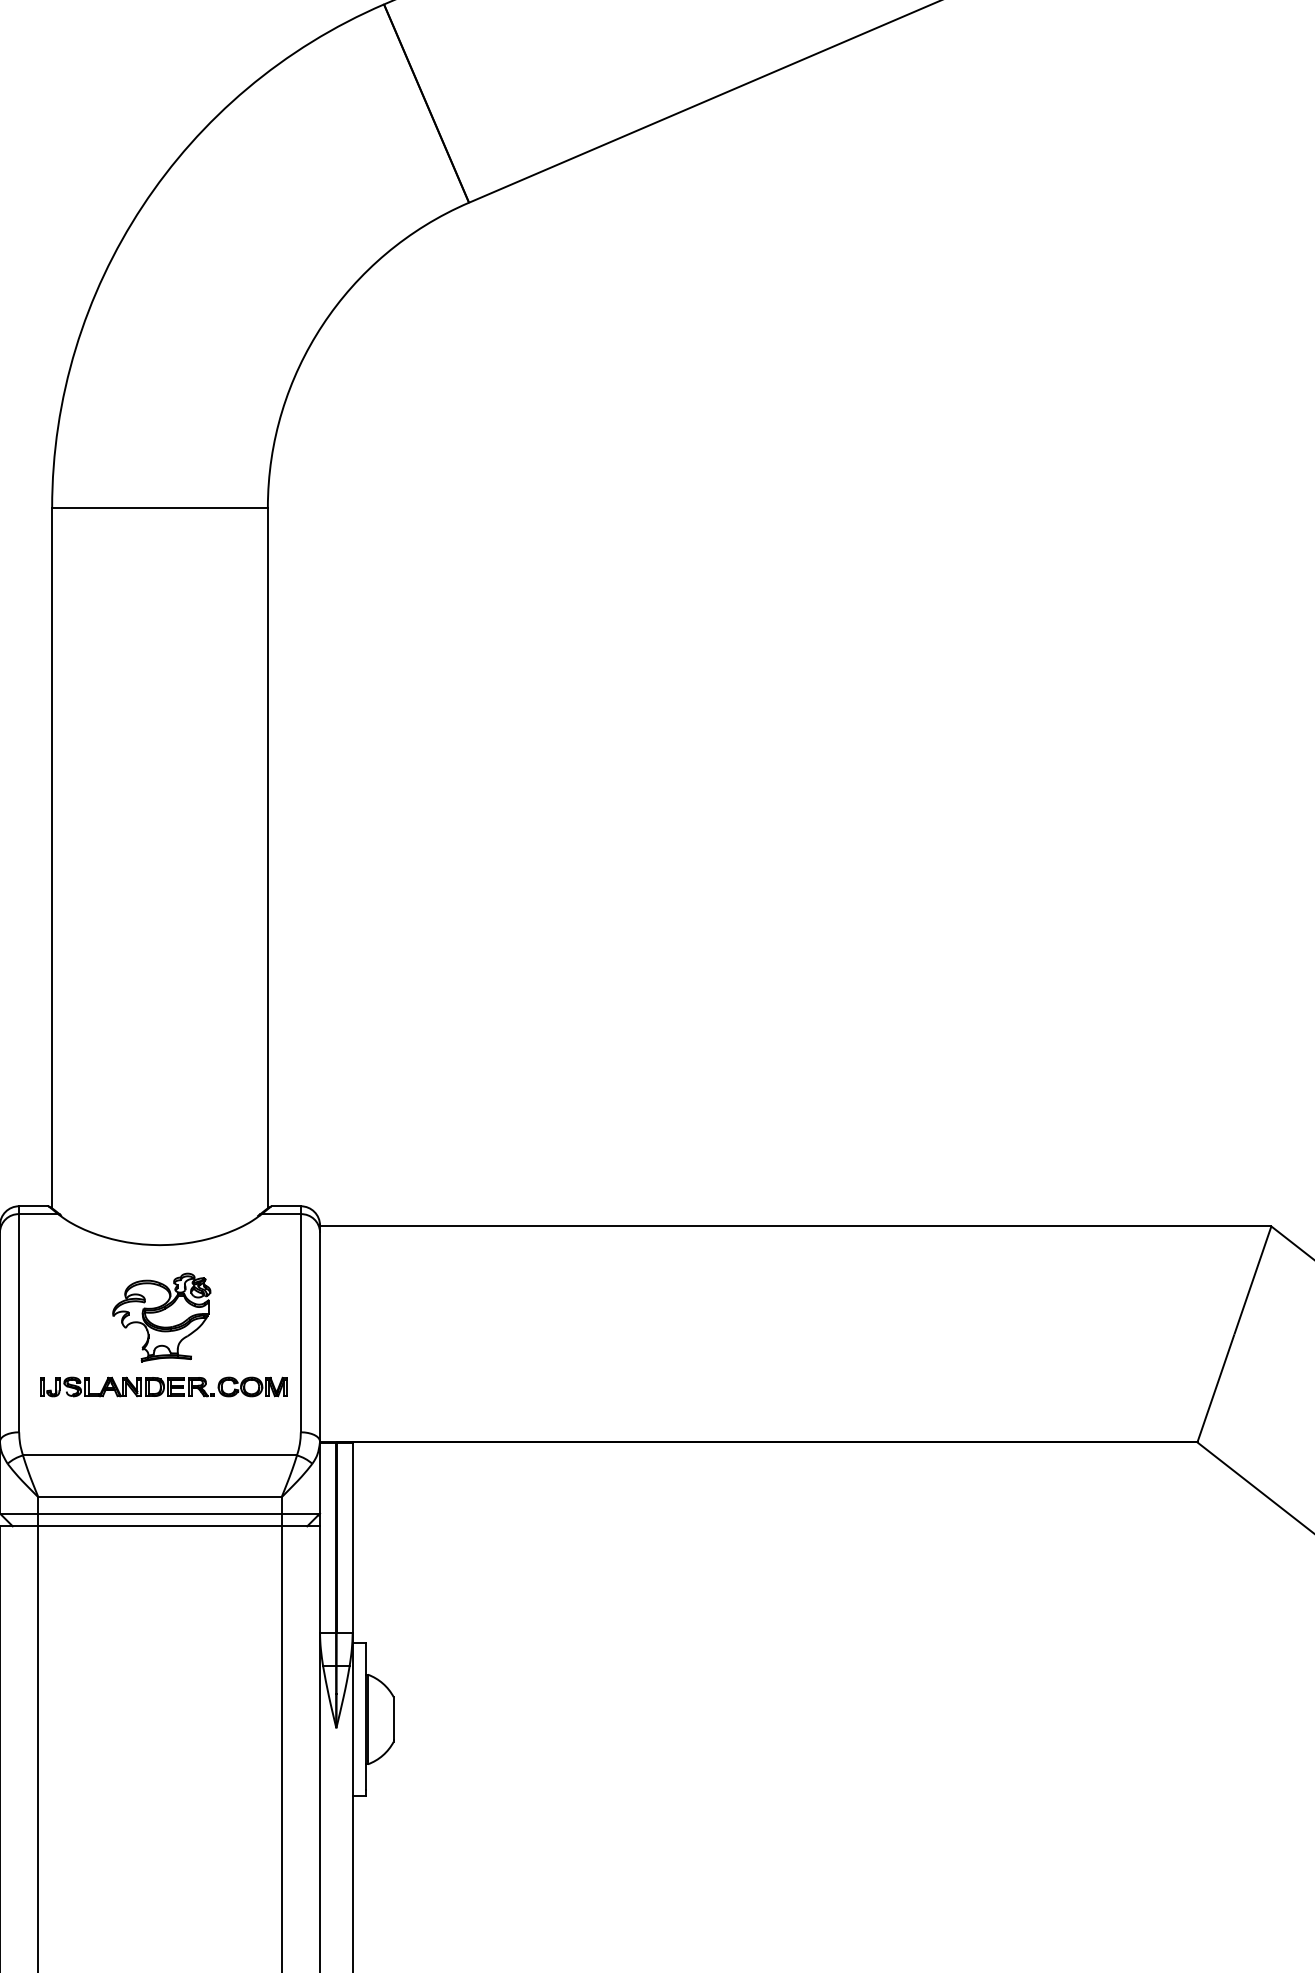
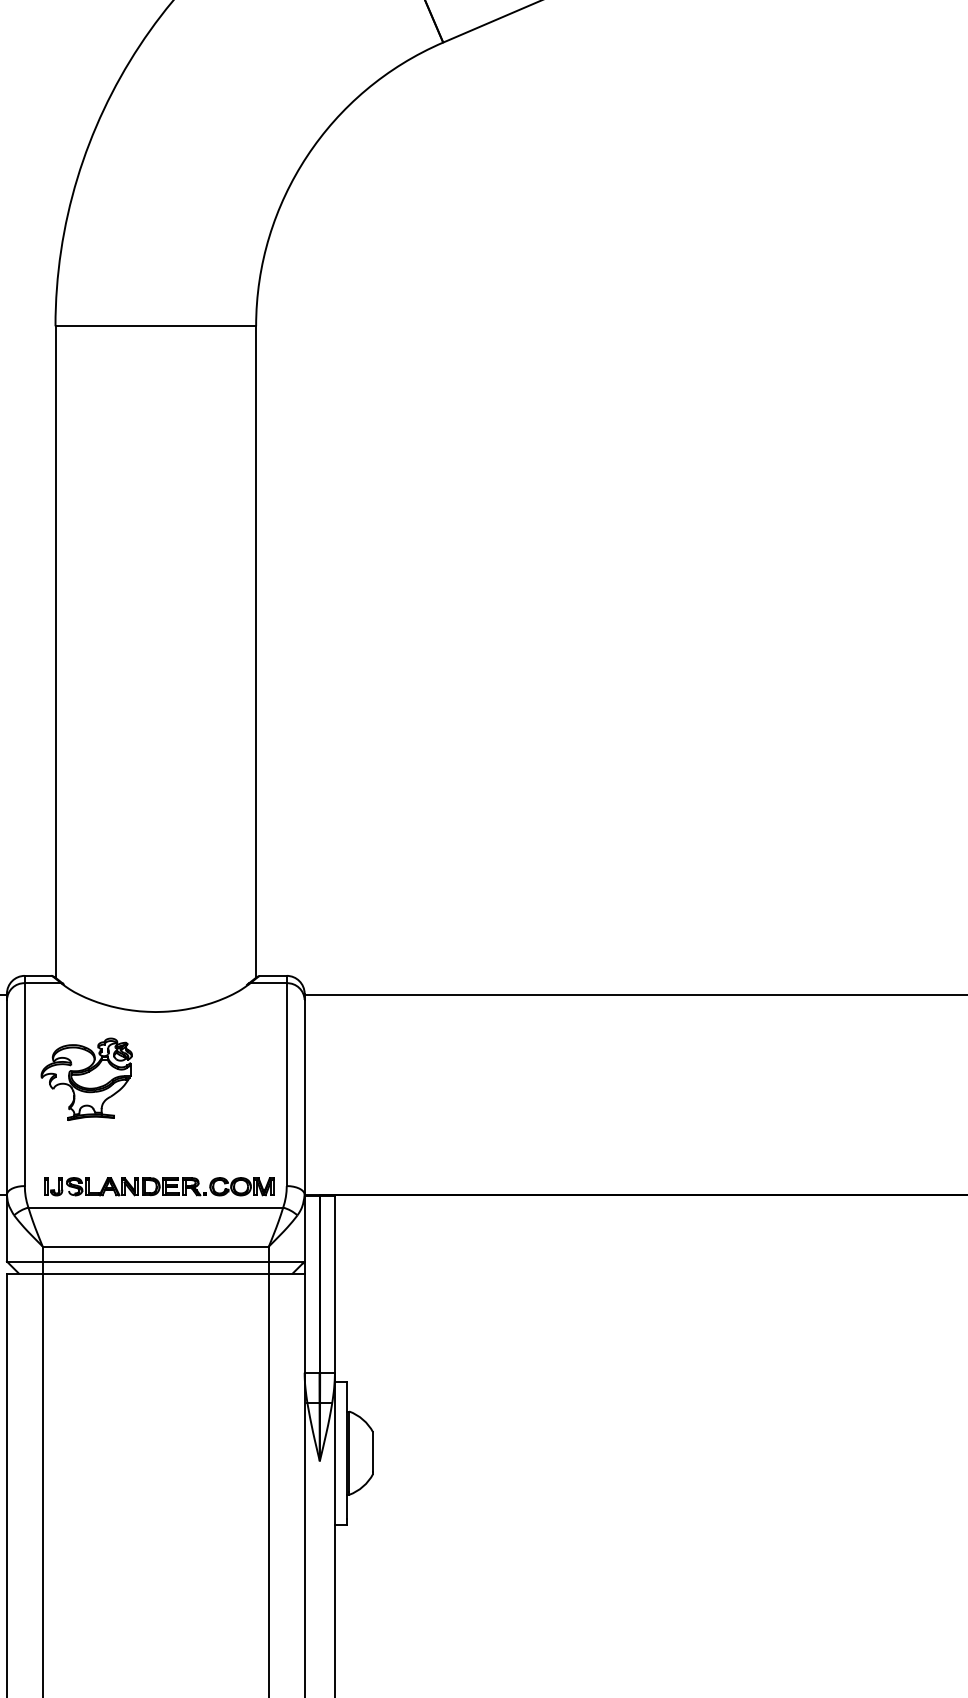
part: (161, 1317) -> (86, 1079), moved
part: (163, 1386) -> (159, 1186), moved

